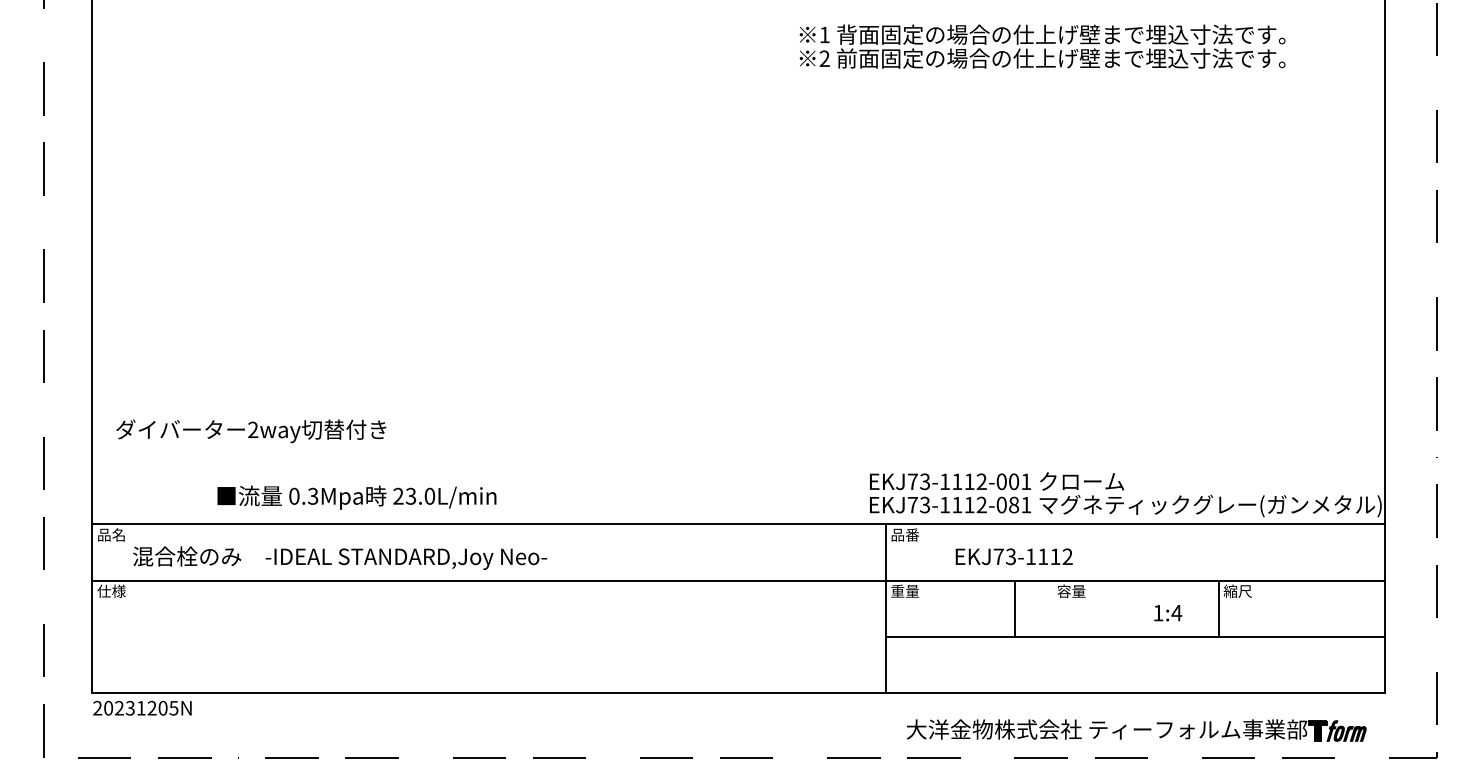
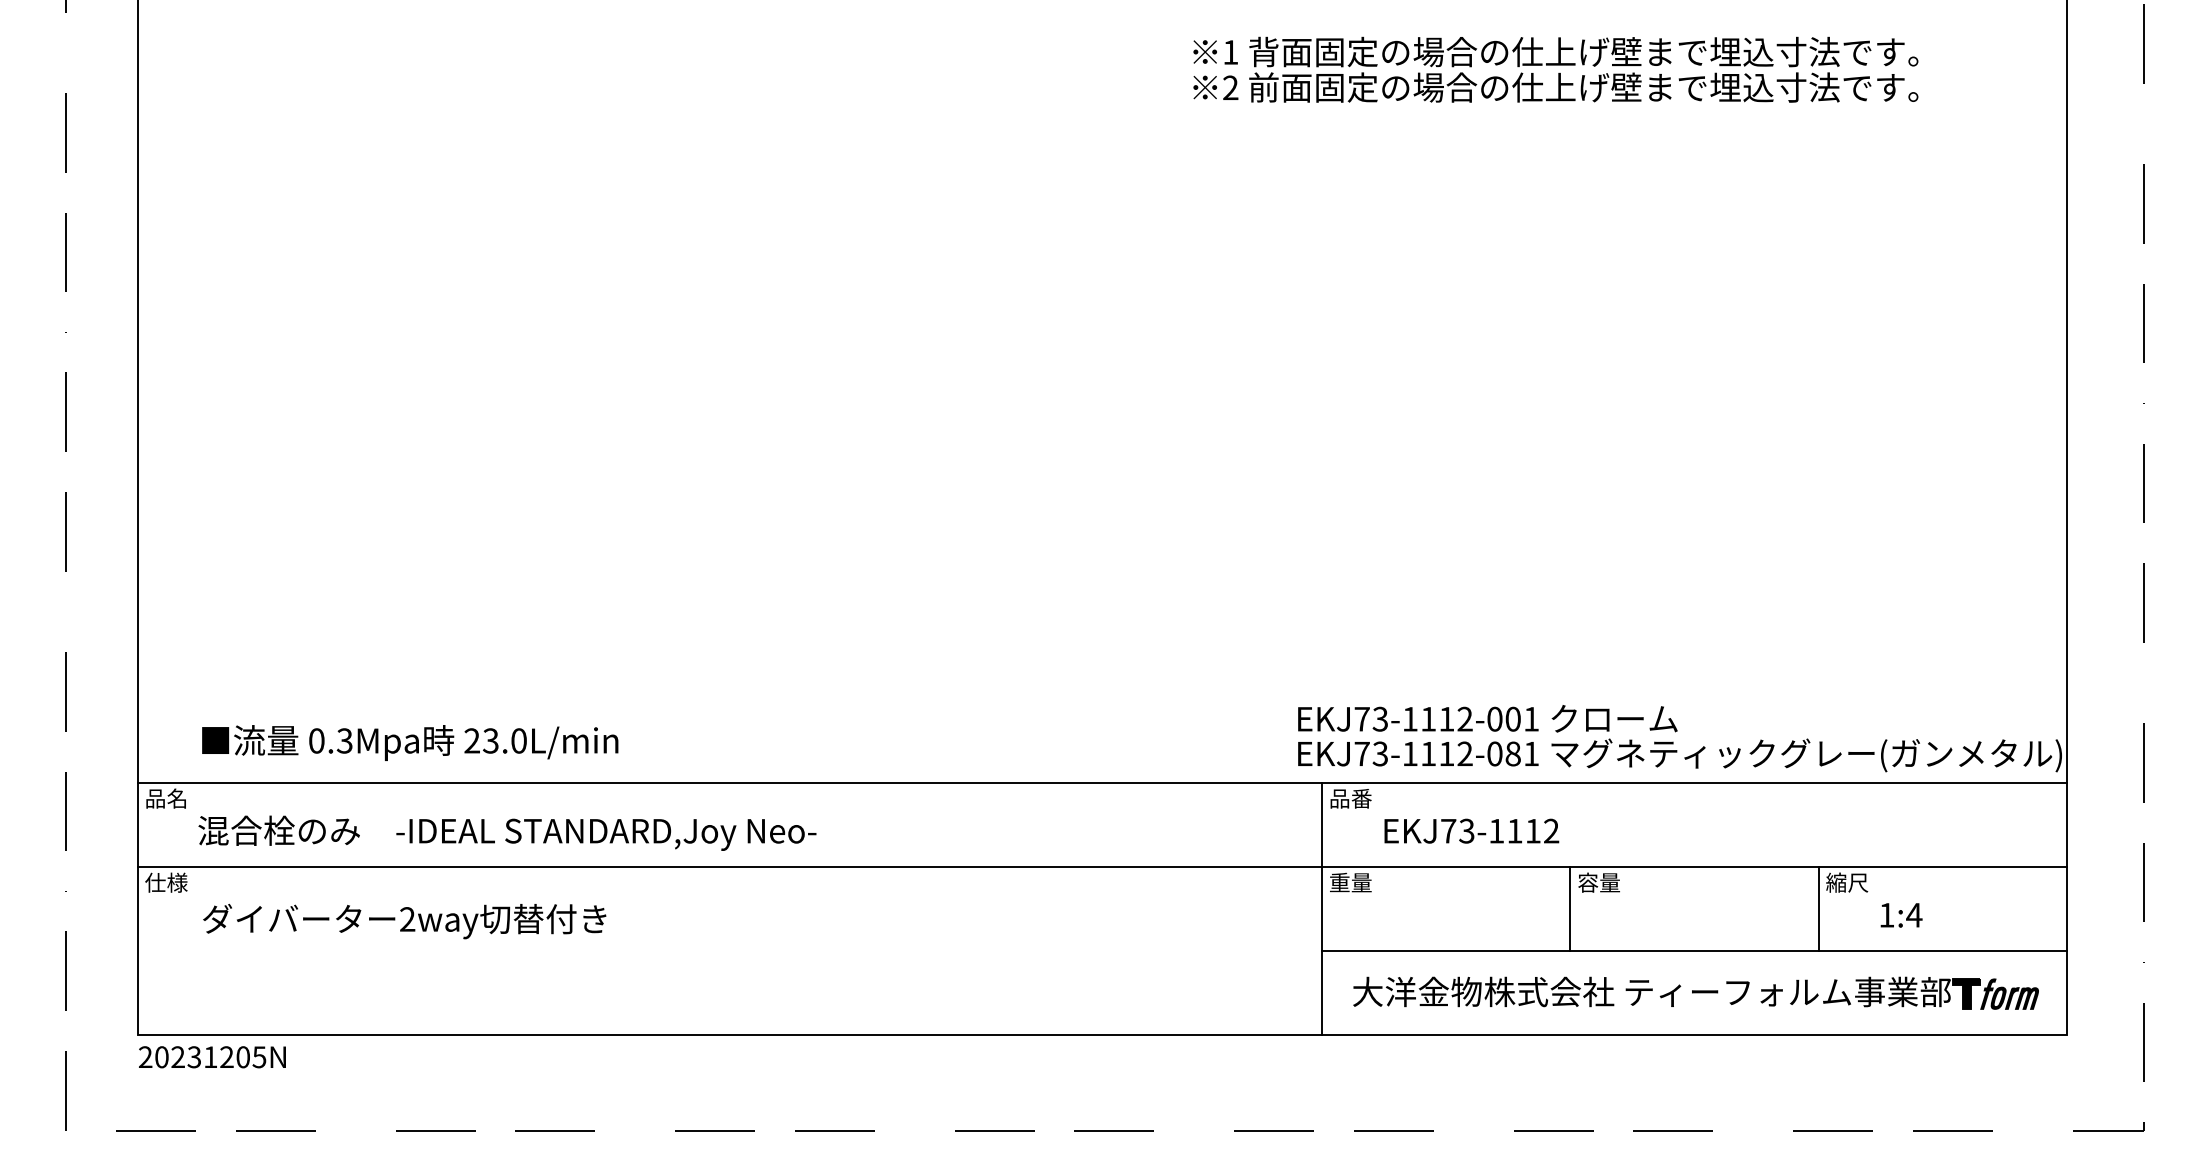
text: (251, 431) -> (405, 921), moved
text: (356, 497) -> (409, 742), moved
text: (1013, 556) -> (1470, 830), moved
line: (1015, 608) -> (1570, 908), moved
text: (1168, 613) -> (1901, 915), moved
part: (1136, 730) -> (1695, 993), moved

